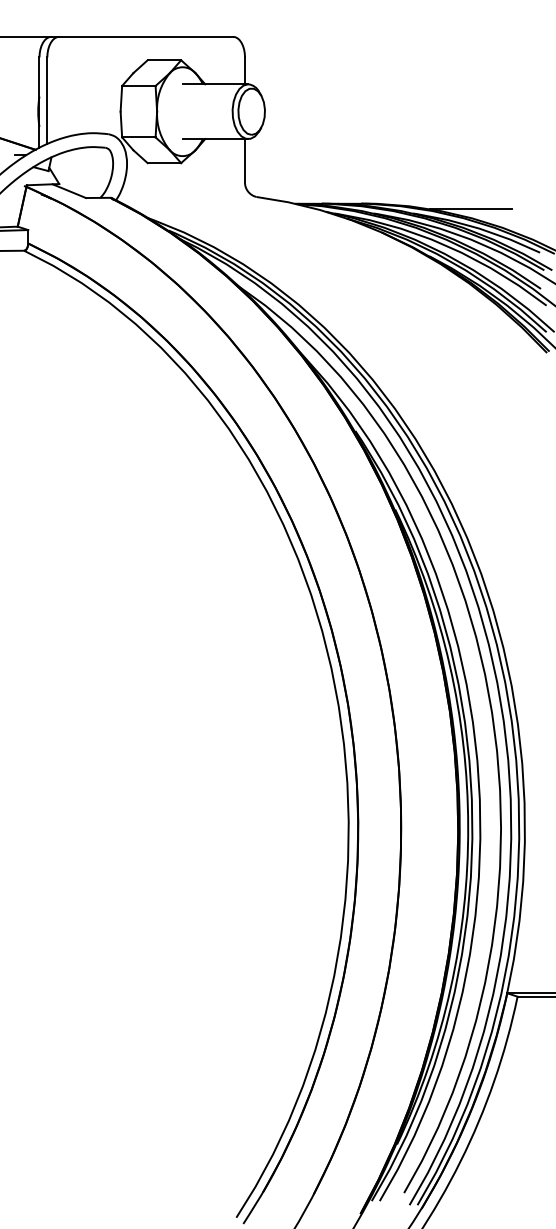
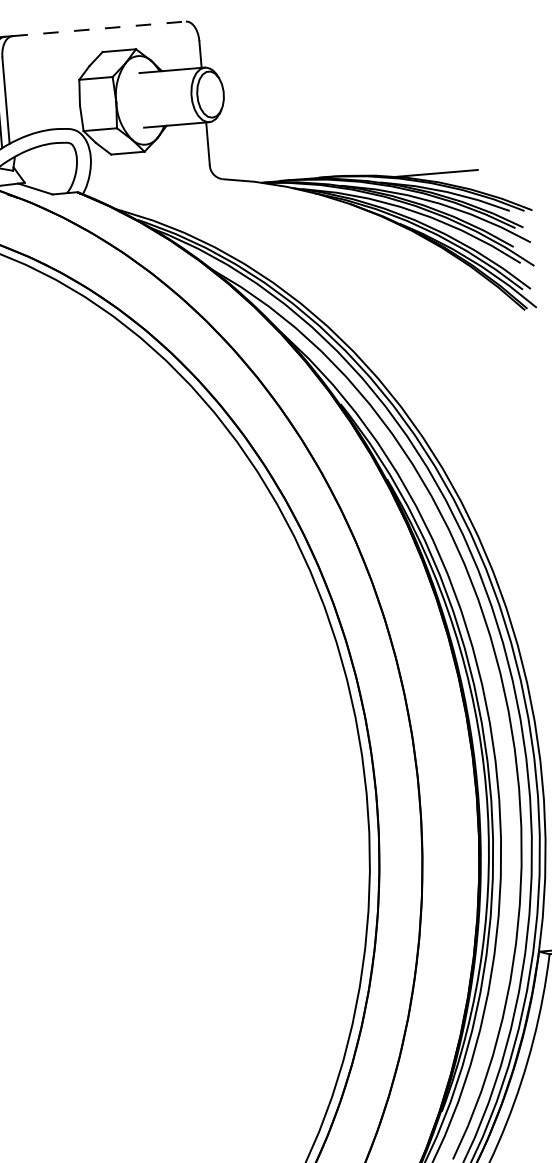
line: (146, 36) -> (99, 28), solid -> dashed

